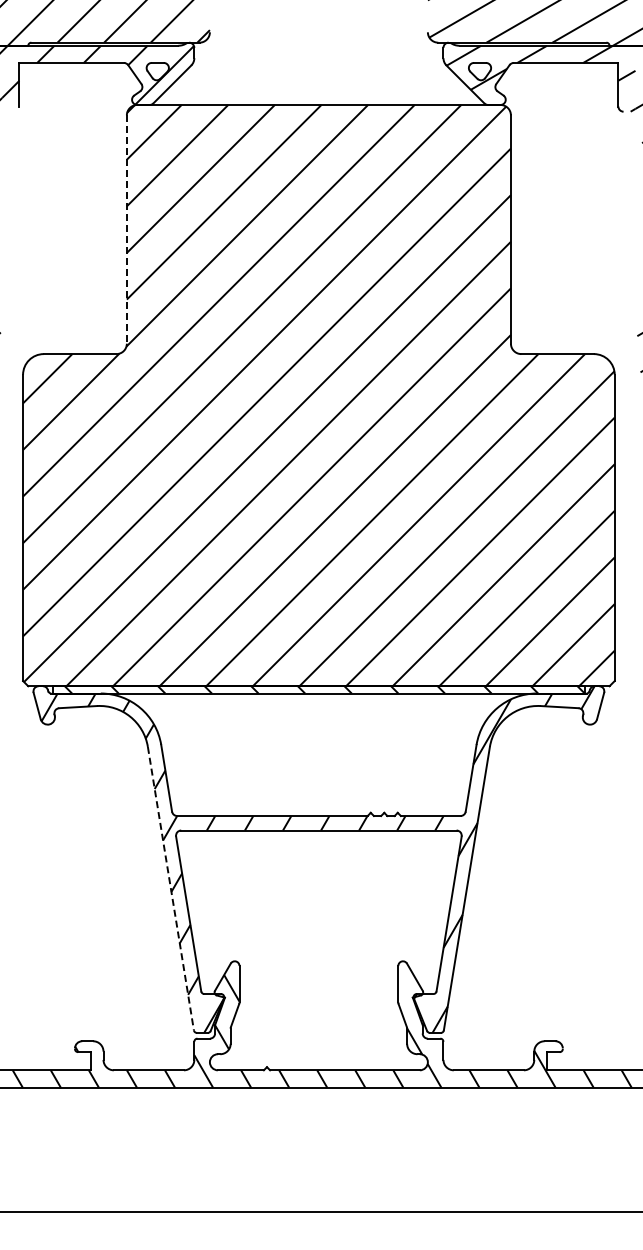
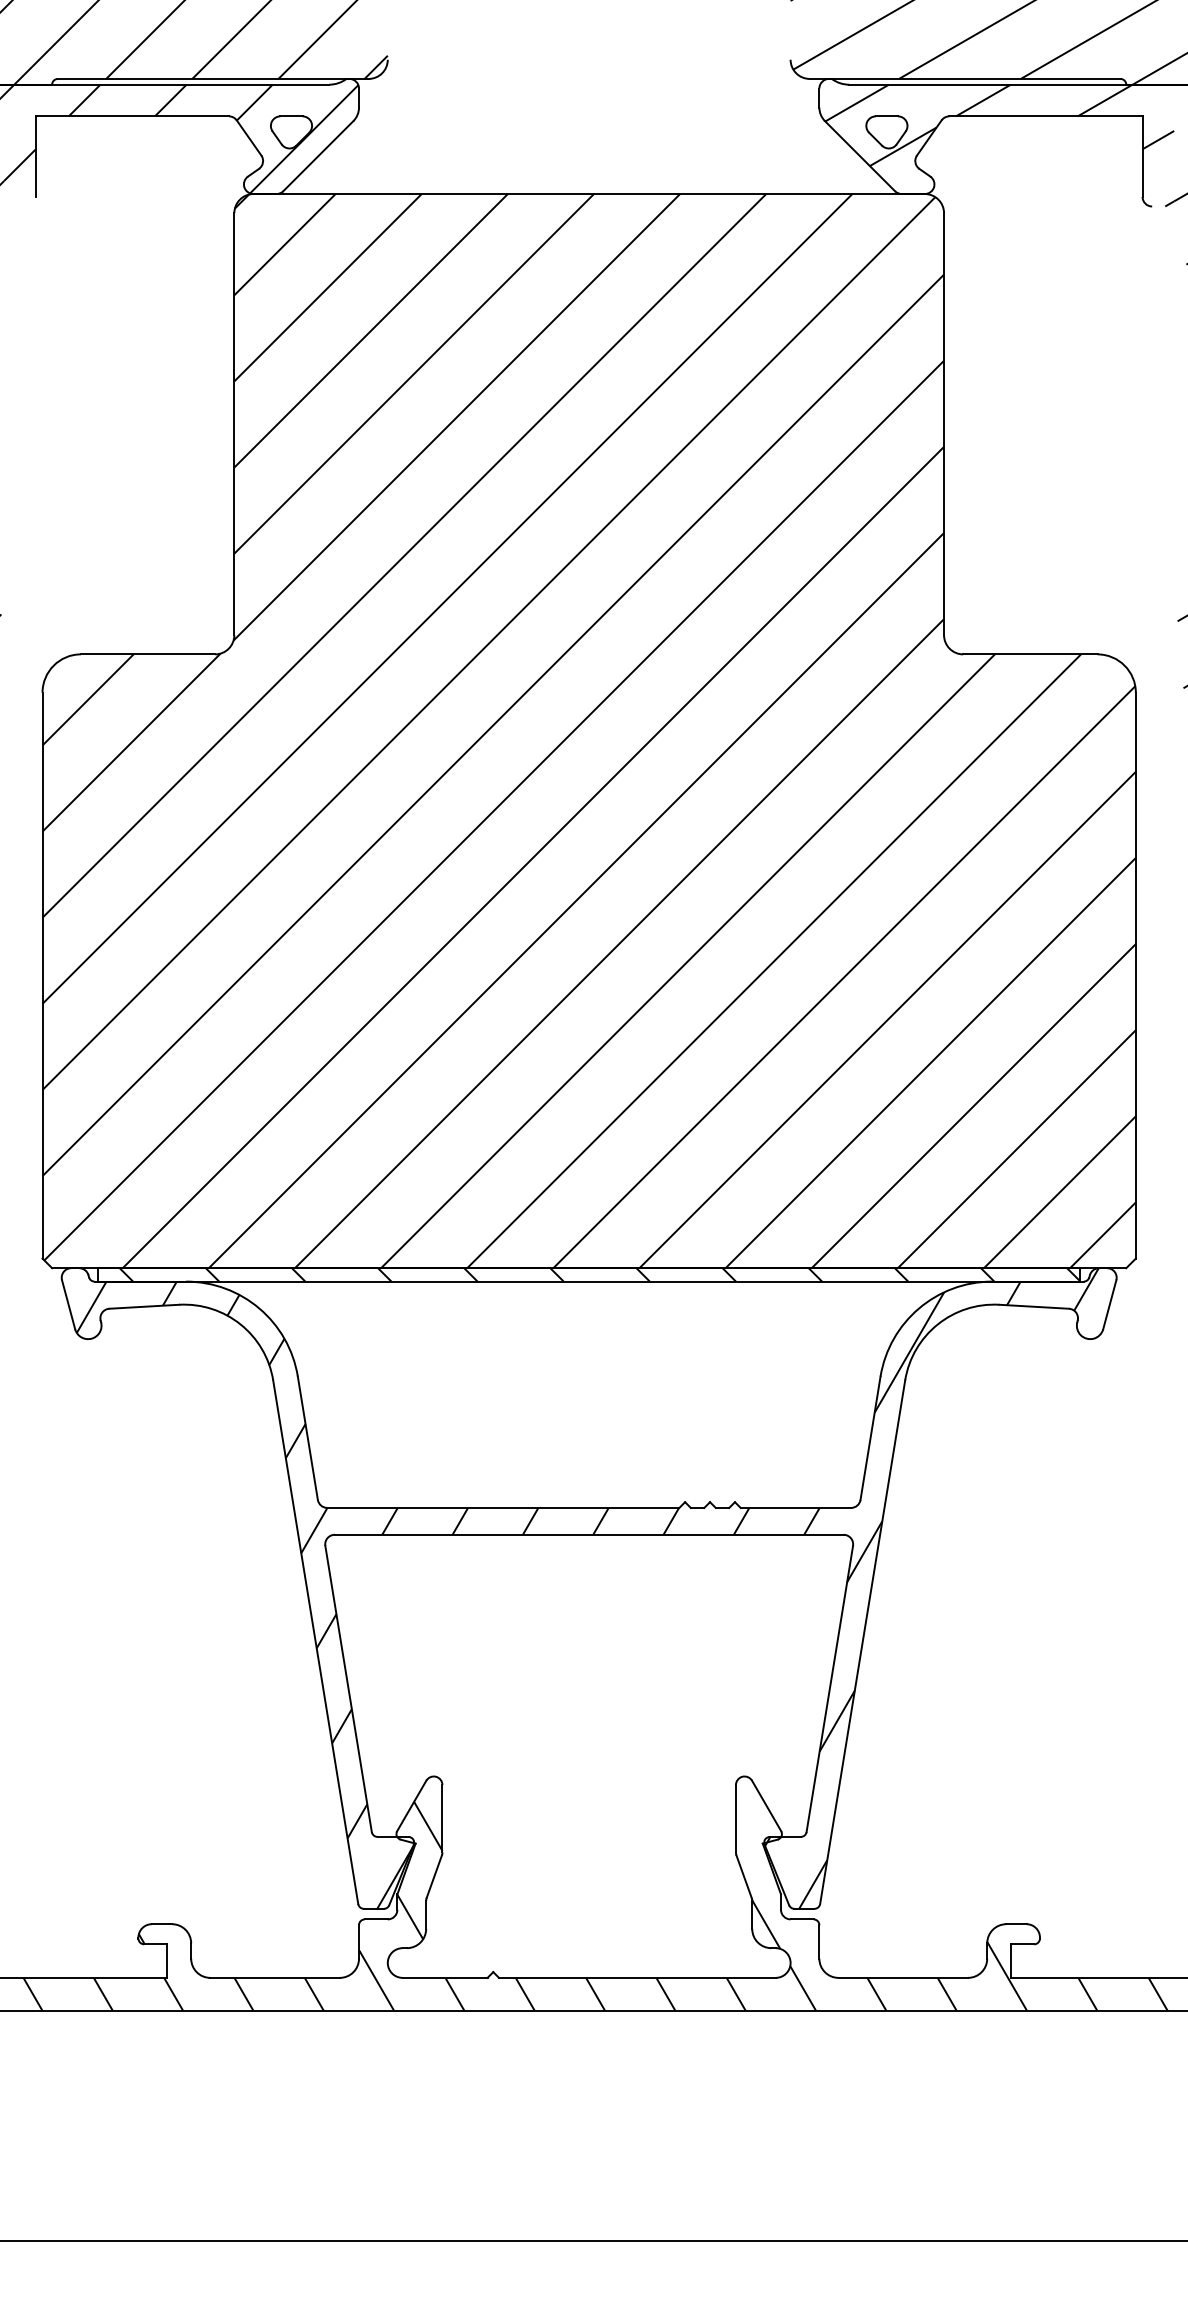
line: (126, 230) -> (233, 426), dashed -> solid
line: (170, 888) -> (314, 1641), dashed -> solid

